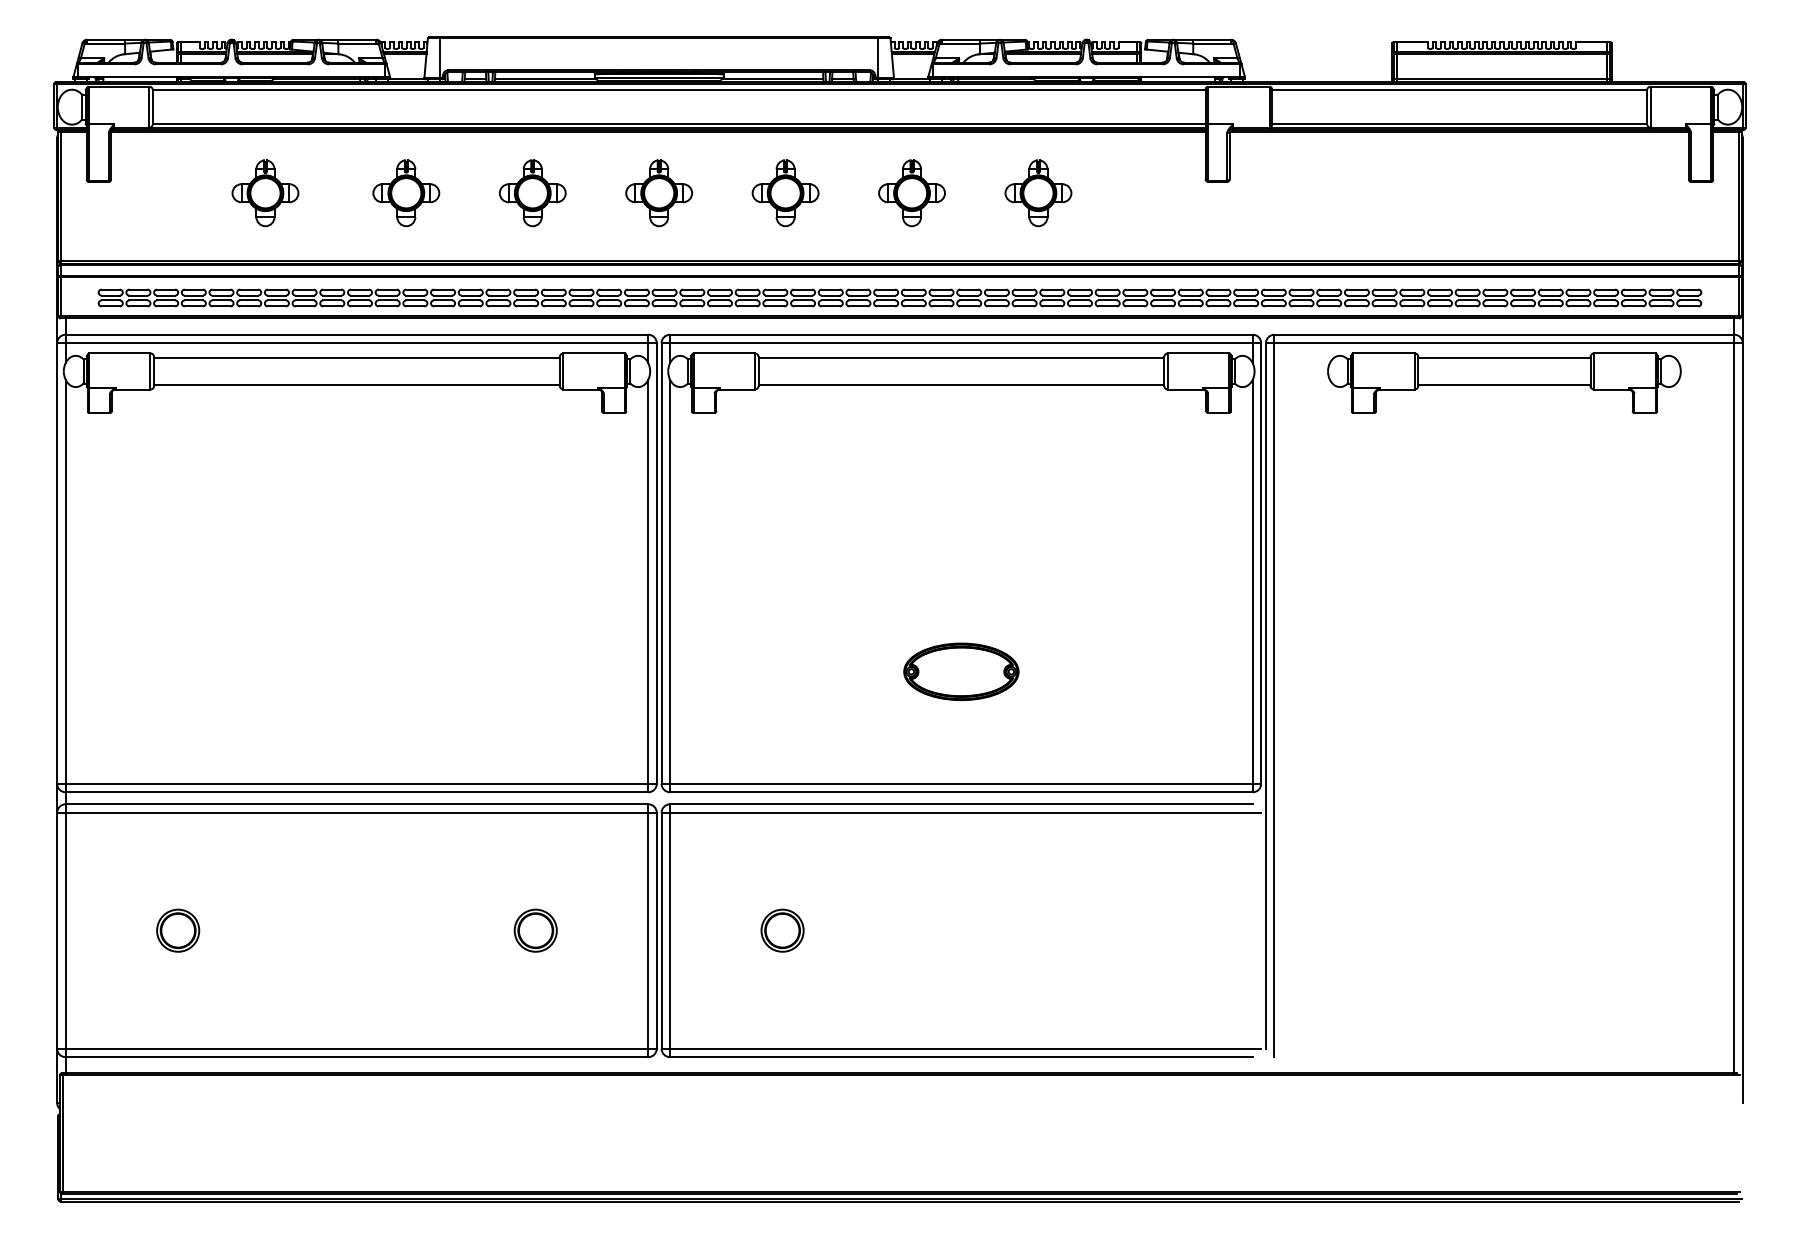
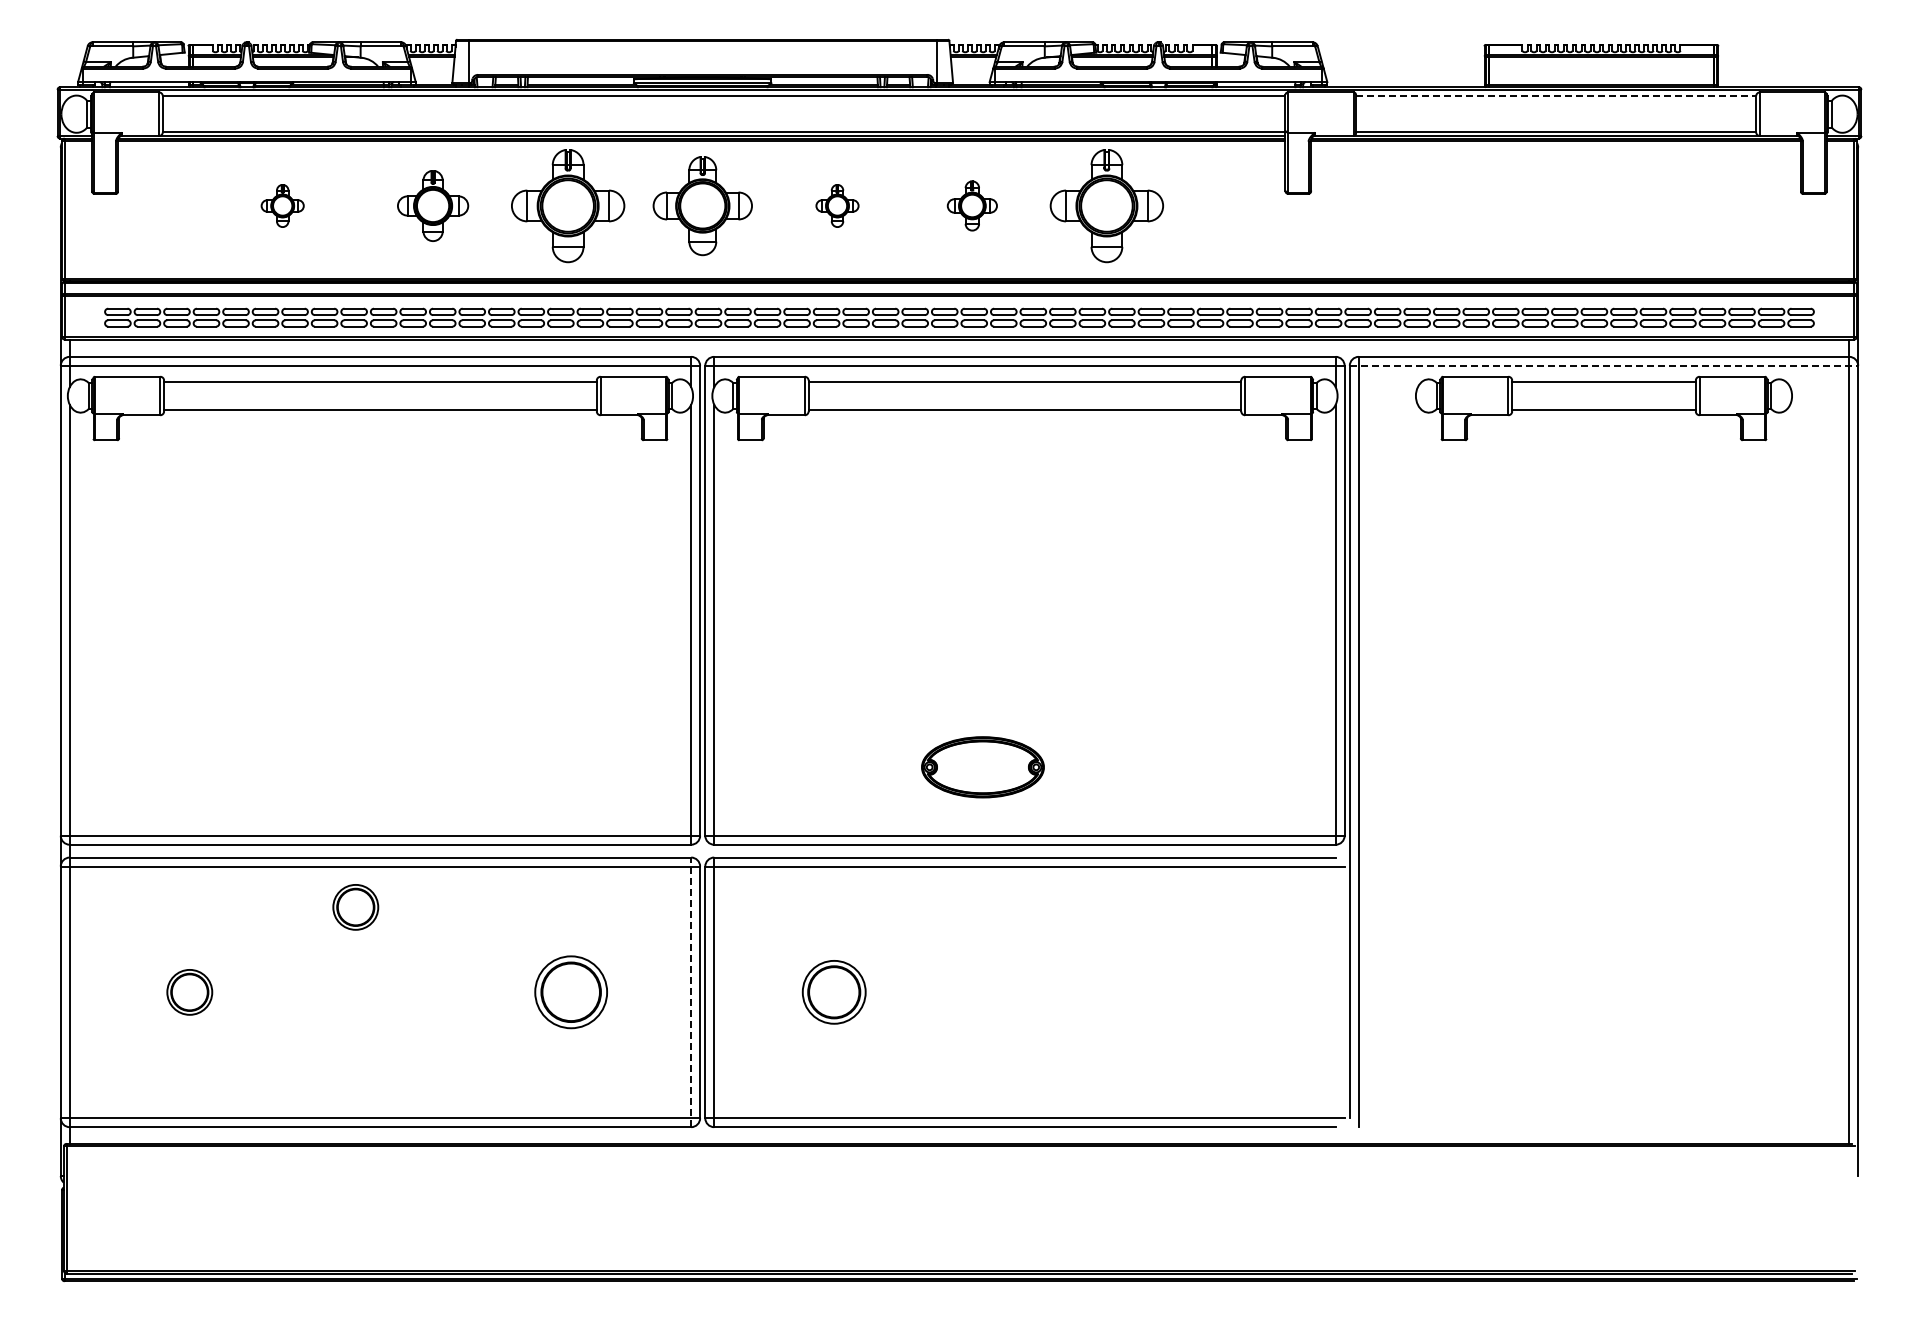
line: (1459, 90) -> (1556, 96), solid -> dashed
part: (265, 192) -> (282, 205), size x0.6
part: (532, 192) -> (567, 205), size x1.6
part: (658, 192) -> (702, 205), size x1.4
part: (785, 192) -> (837, 205), size x0.6
part: (912, 192) -> (972, 205), size x0.7
part: (1038, 192) -> (1107, 205), size x1.6
line: (1504, 342) -> (1604, 365), solid -> dashed
part: (960, 672) -> (982, 767), moved
part: (333, 851) -> (355, 907), added
part: (535, 930) -> (570, 992), size x1.6
line: (648, 930) -> (691, 992), solid -> dashed
part: (782, 930) -> (834, 992), size x1.4

